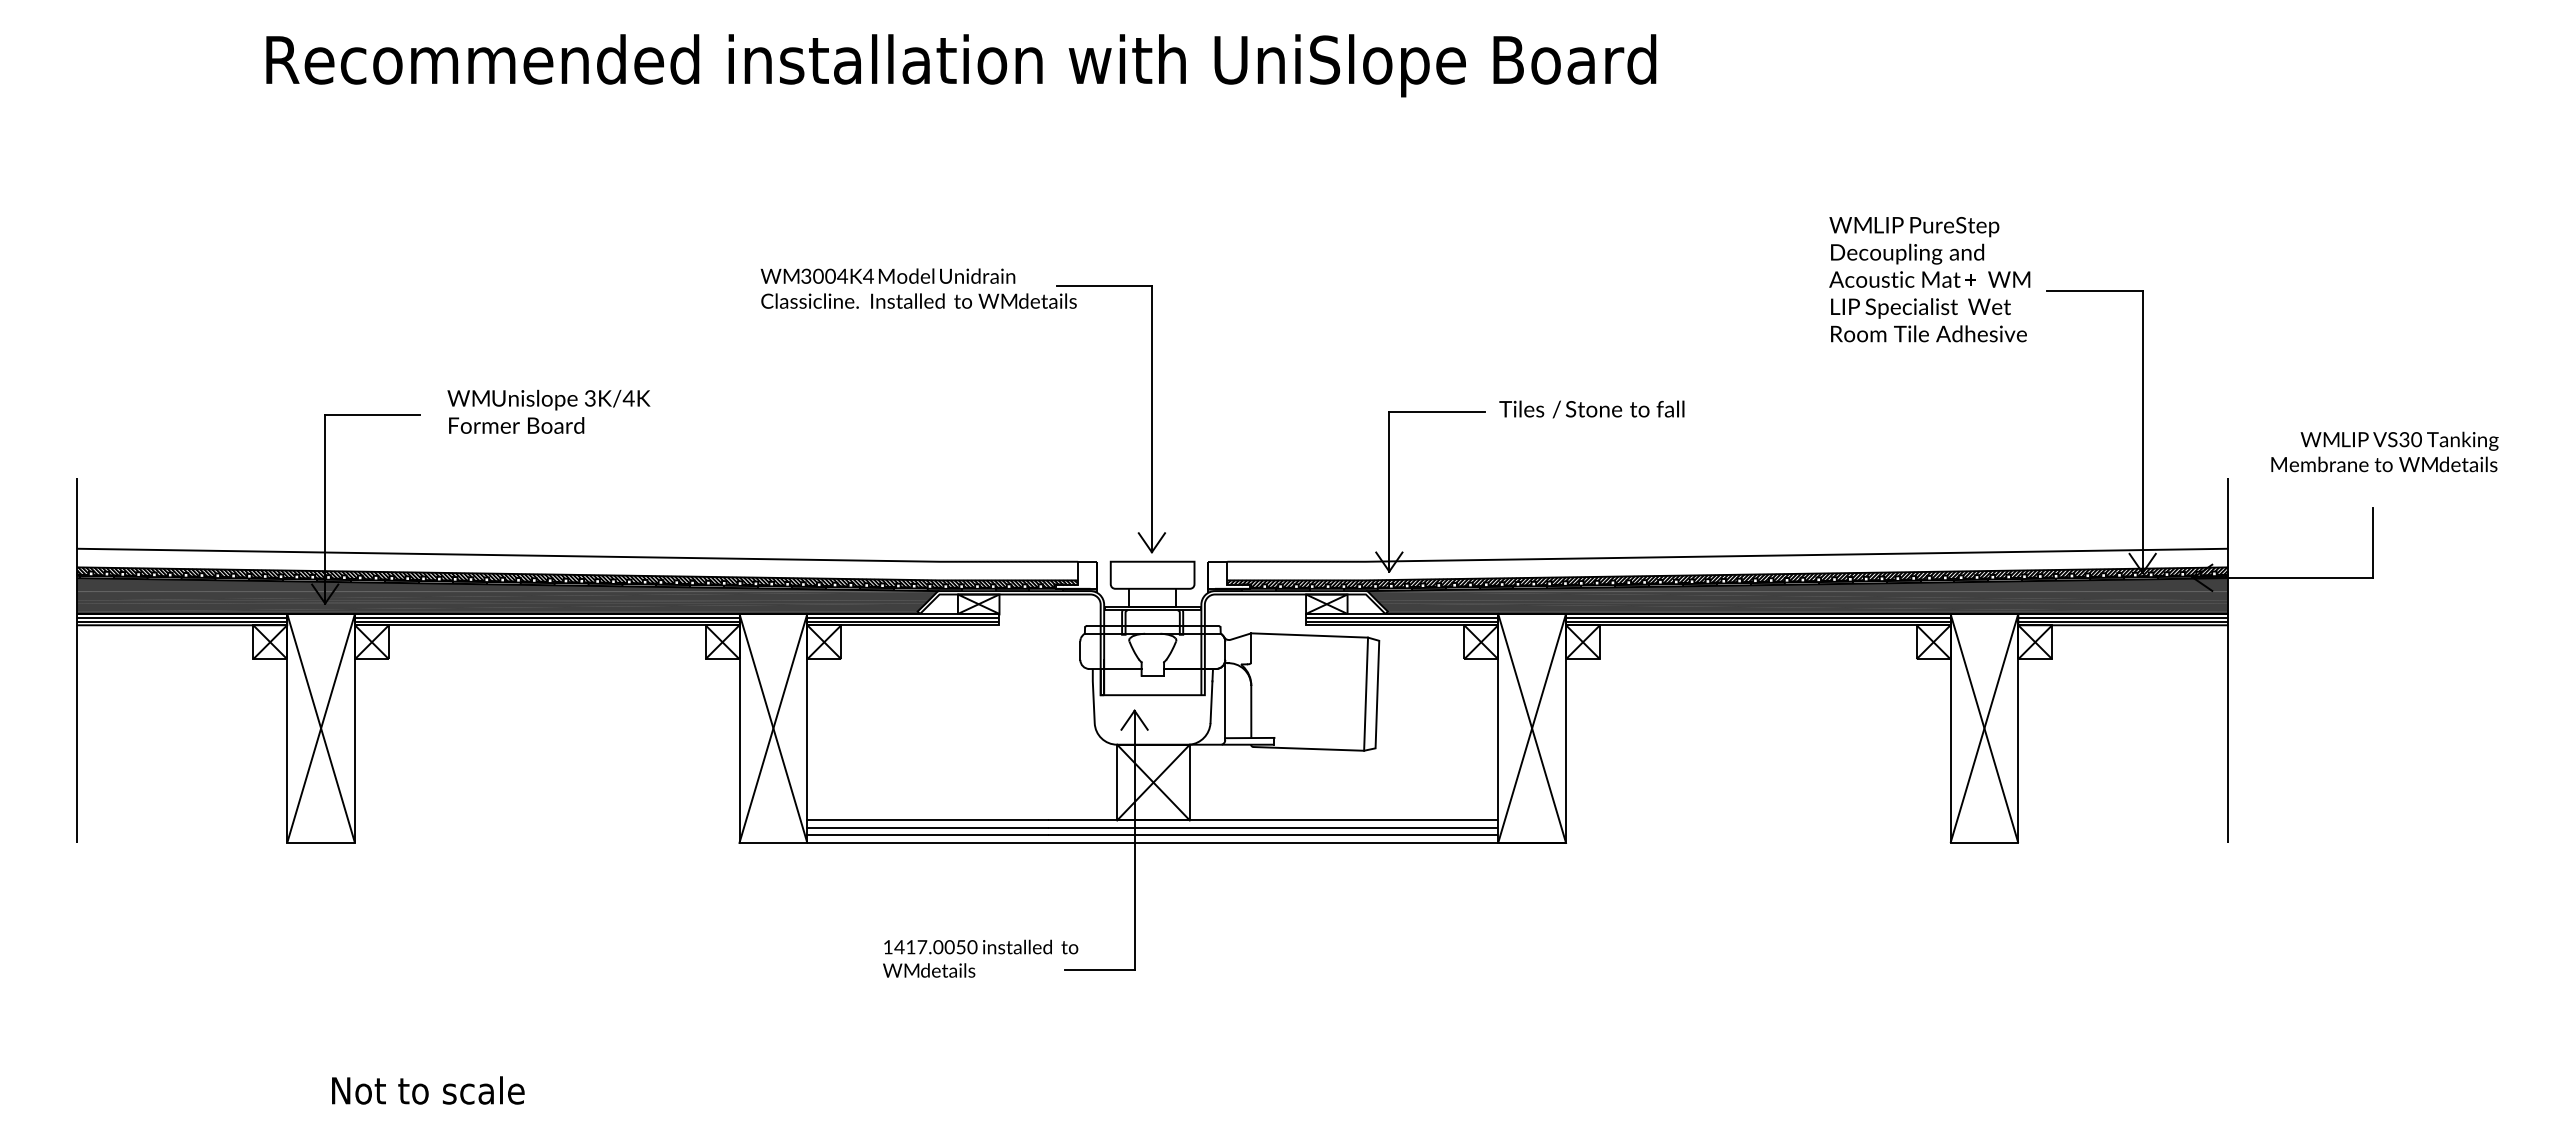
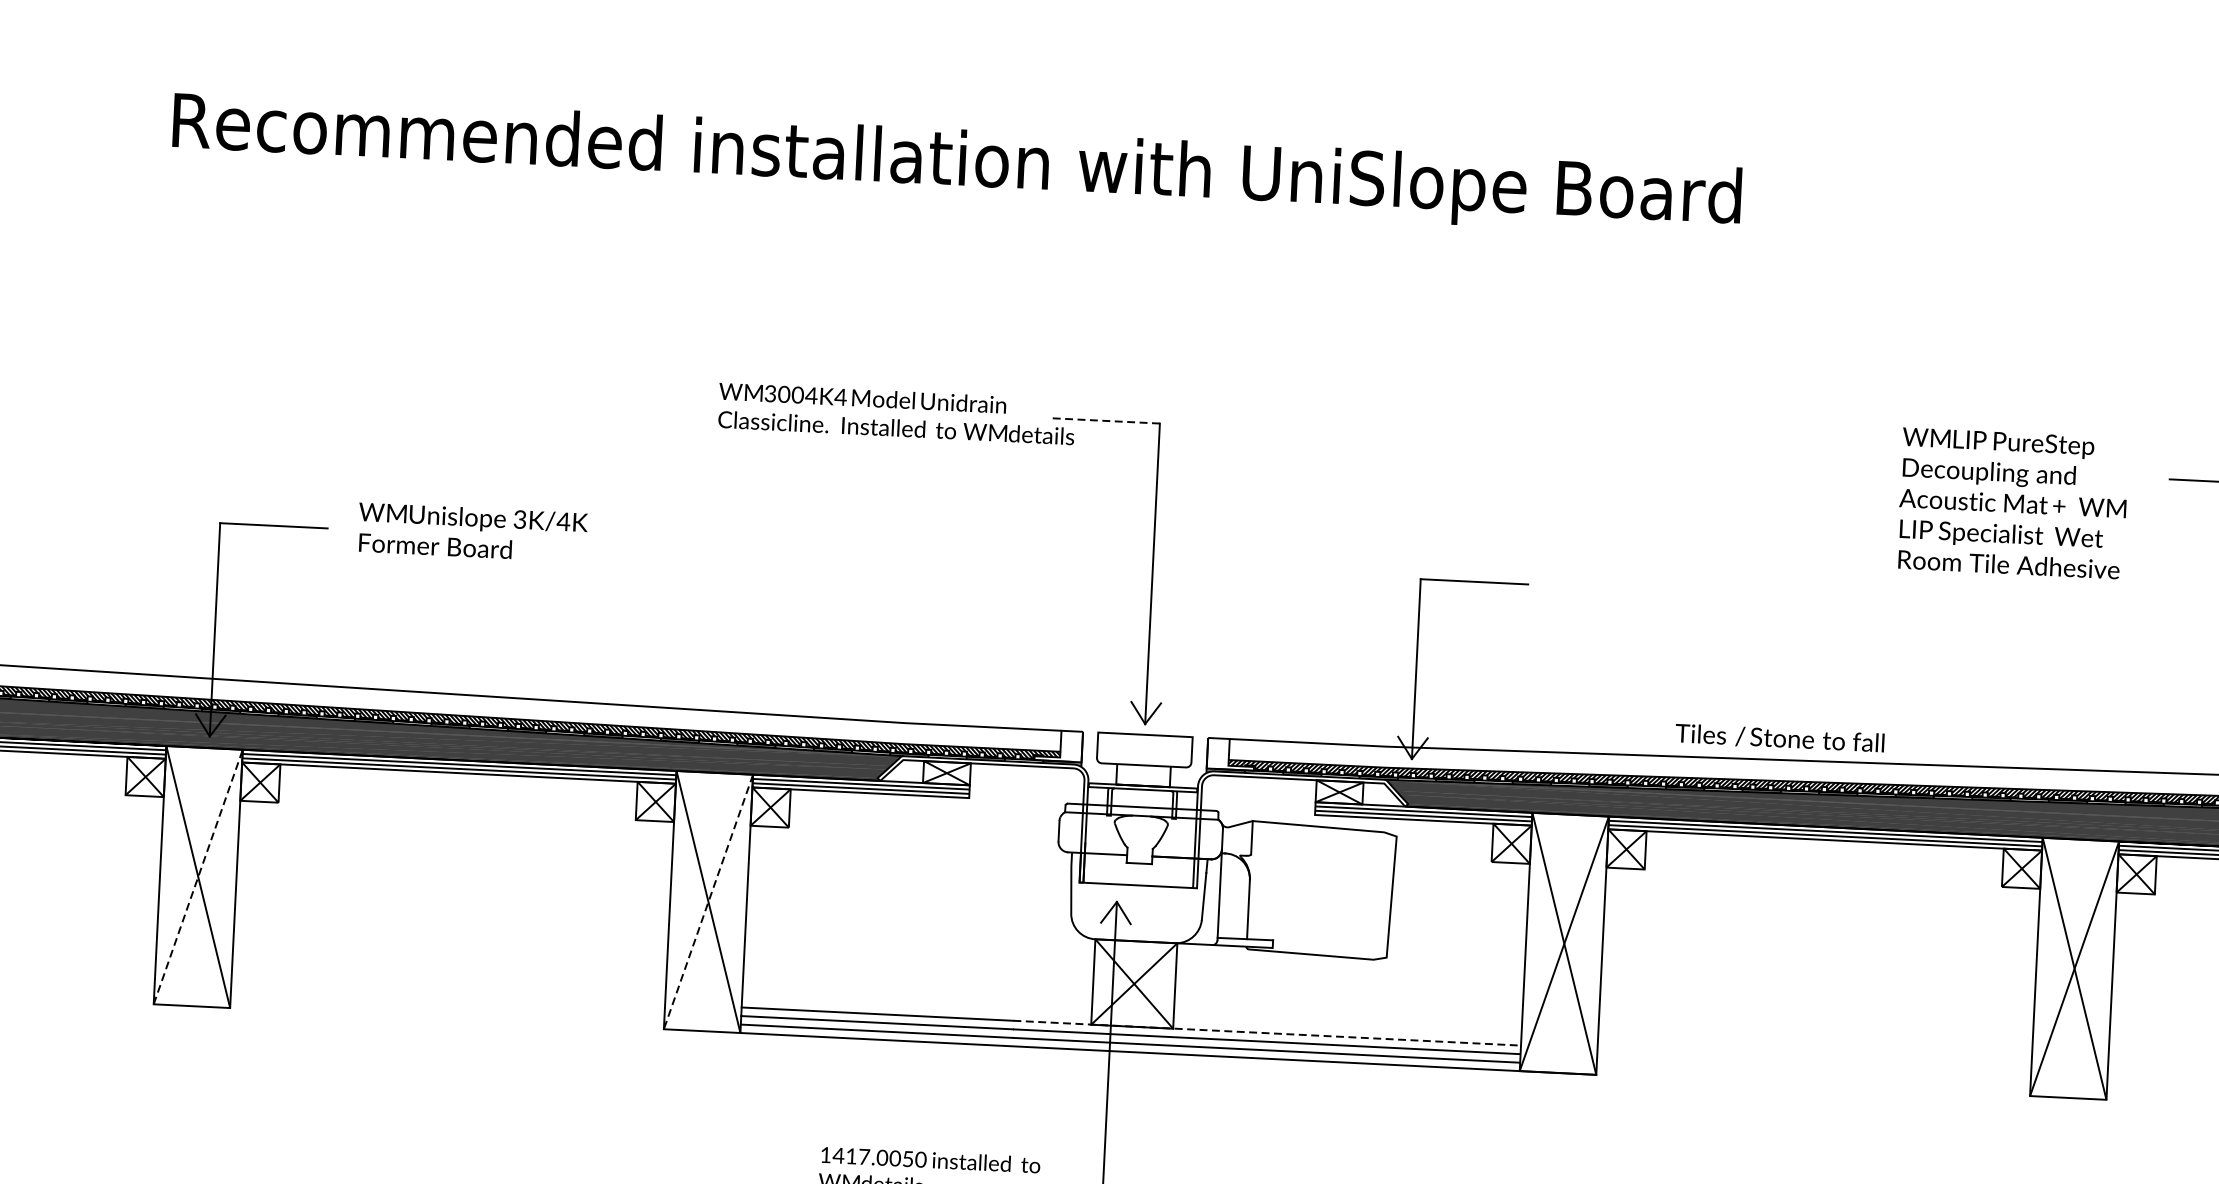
text: (1929, 279) -> (2012, 503), moved
line: (1104, 285) -> (1106, 420), solid -> dashed
text: (1591, 409) -> (1779, 738), moved
line: (1366, 693) -> (1379, 895), removed
line: (321, 727) -> (198, 875), solid -> dashed
line: (773, 728) -> (708, 902), solid -> dashed
line: (1273, 820) -> (1267, 1033), solid -> dashed

